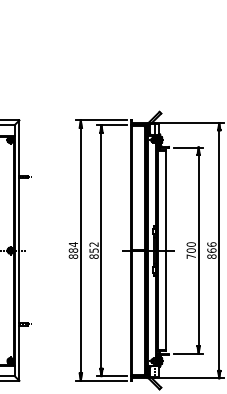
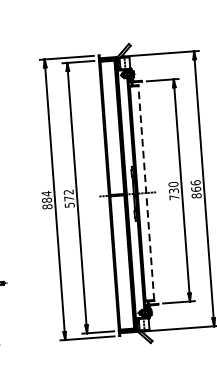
line: (165, 250) -> (146, 192), solid -> dashed
text: (190, 250) -> (173, 190), 700 -> 730
text: (93, 253) -> (68, 201), 852 -> 572

